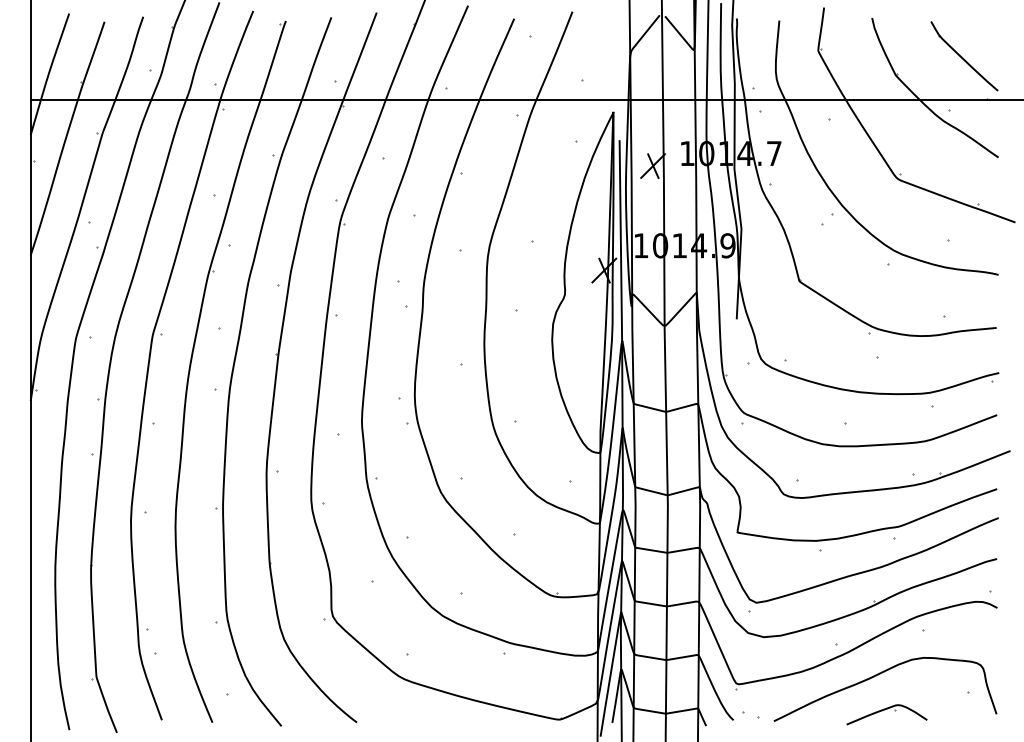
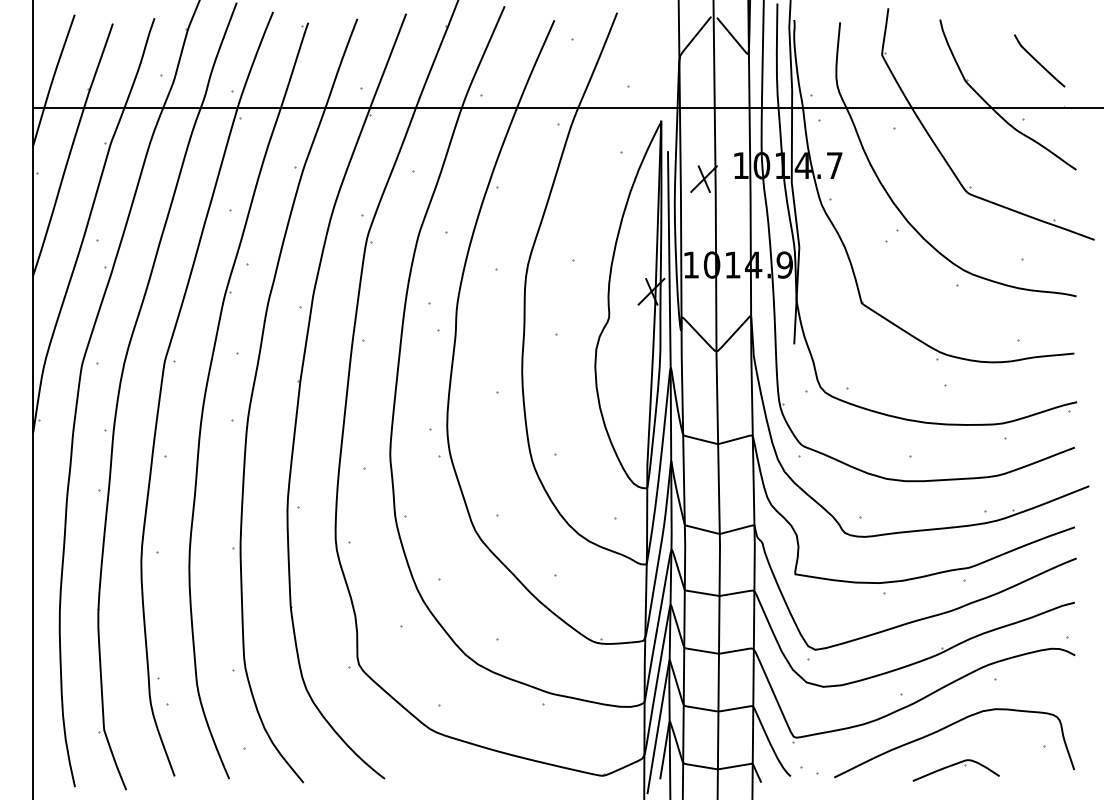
part: (964, 56) -> (1039, 61), size x0.7

